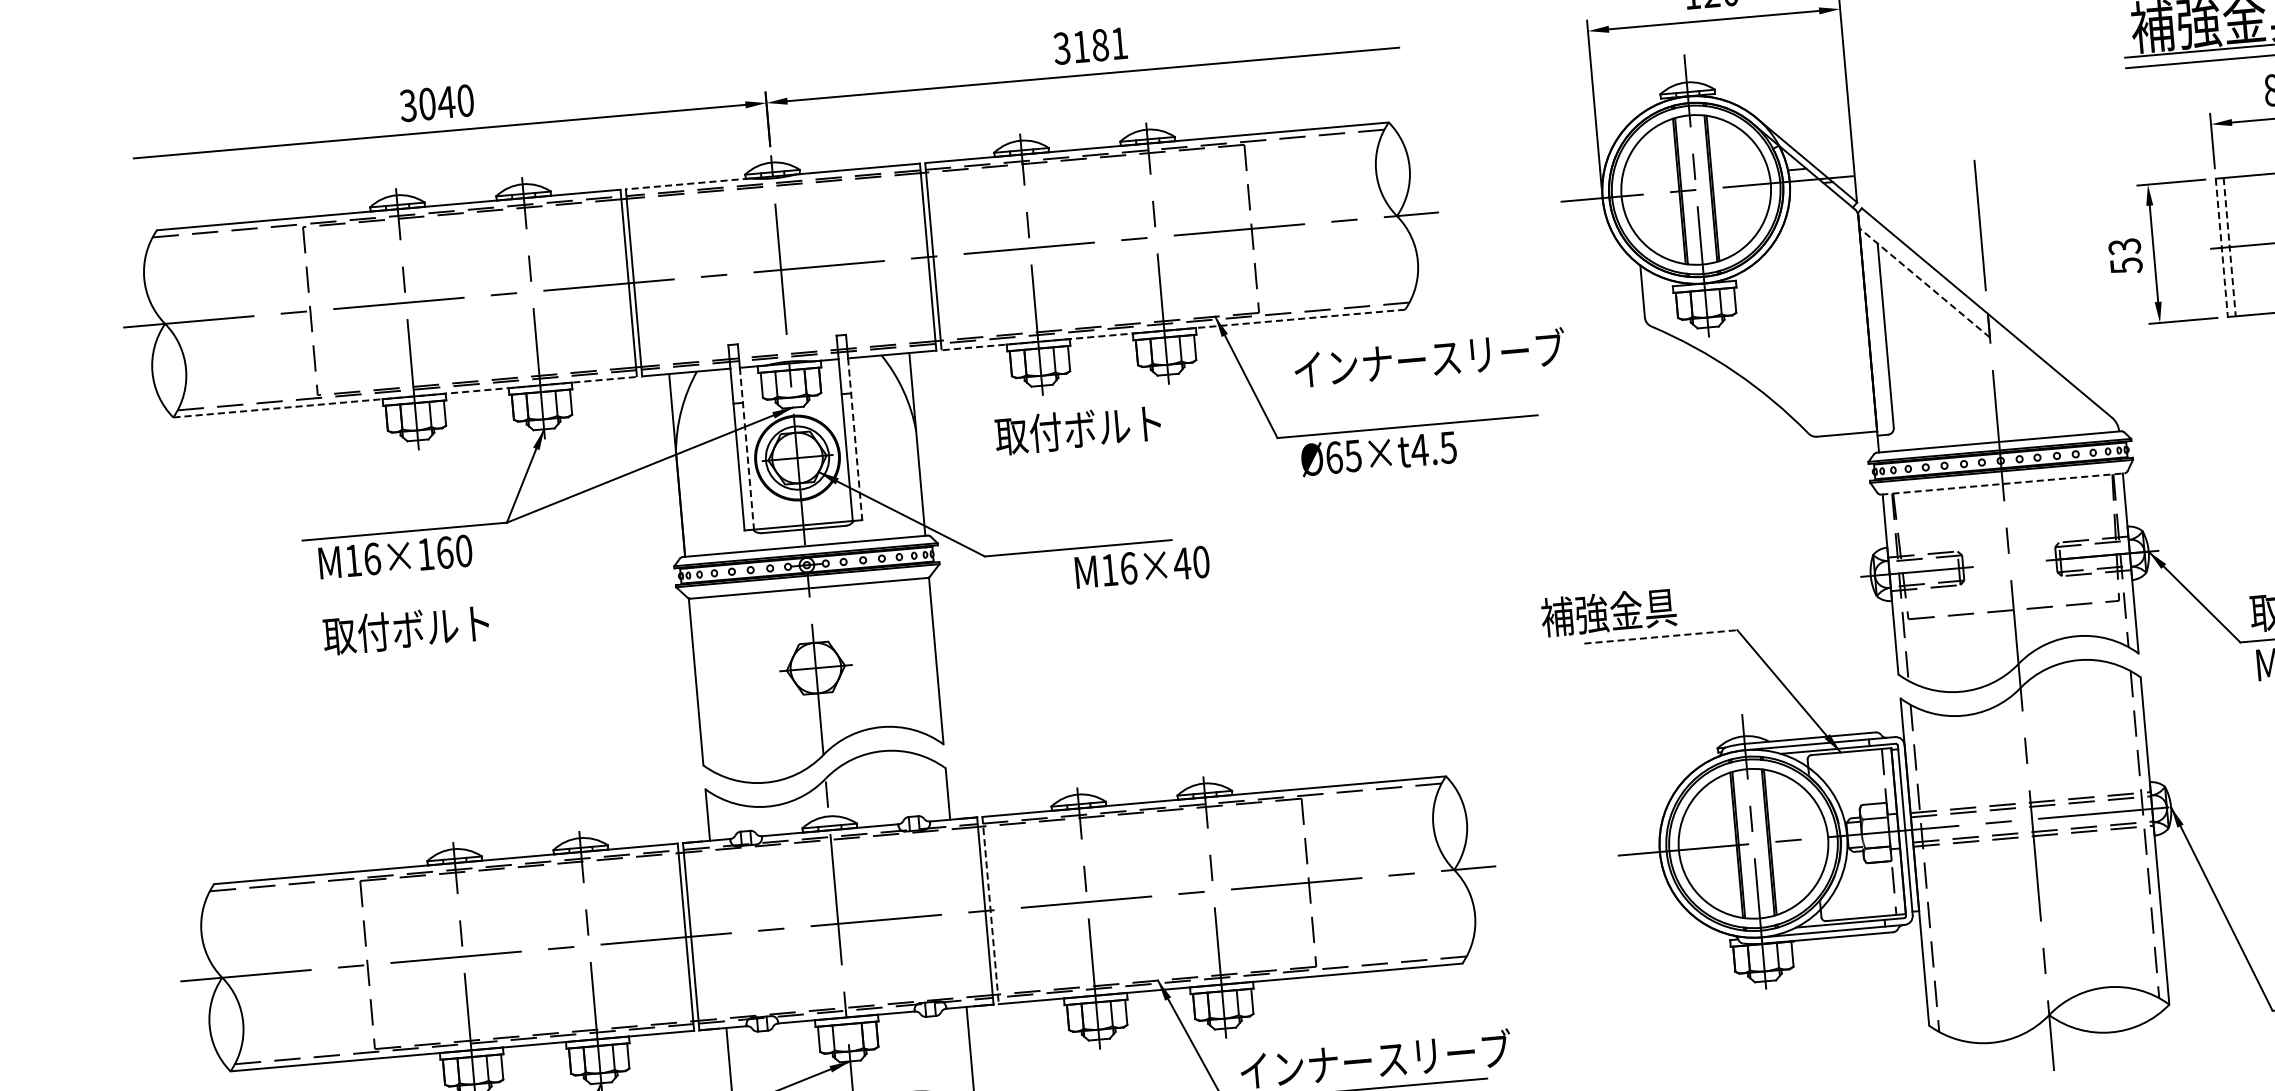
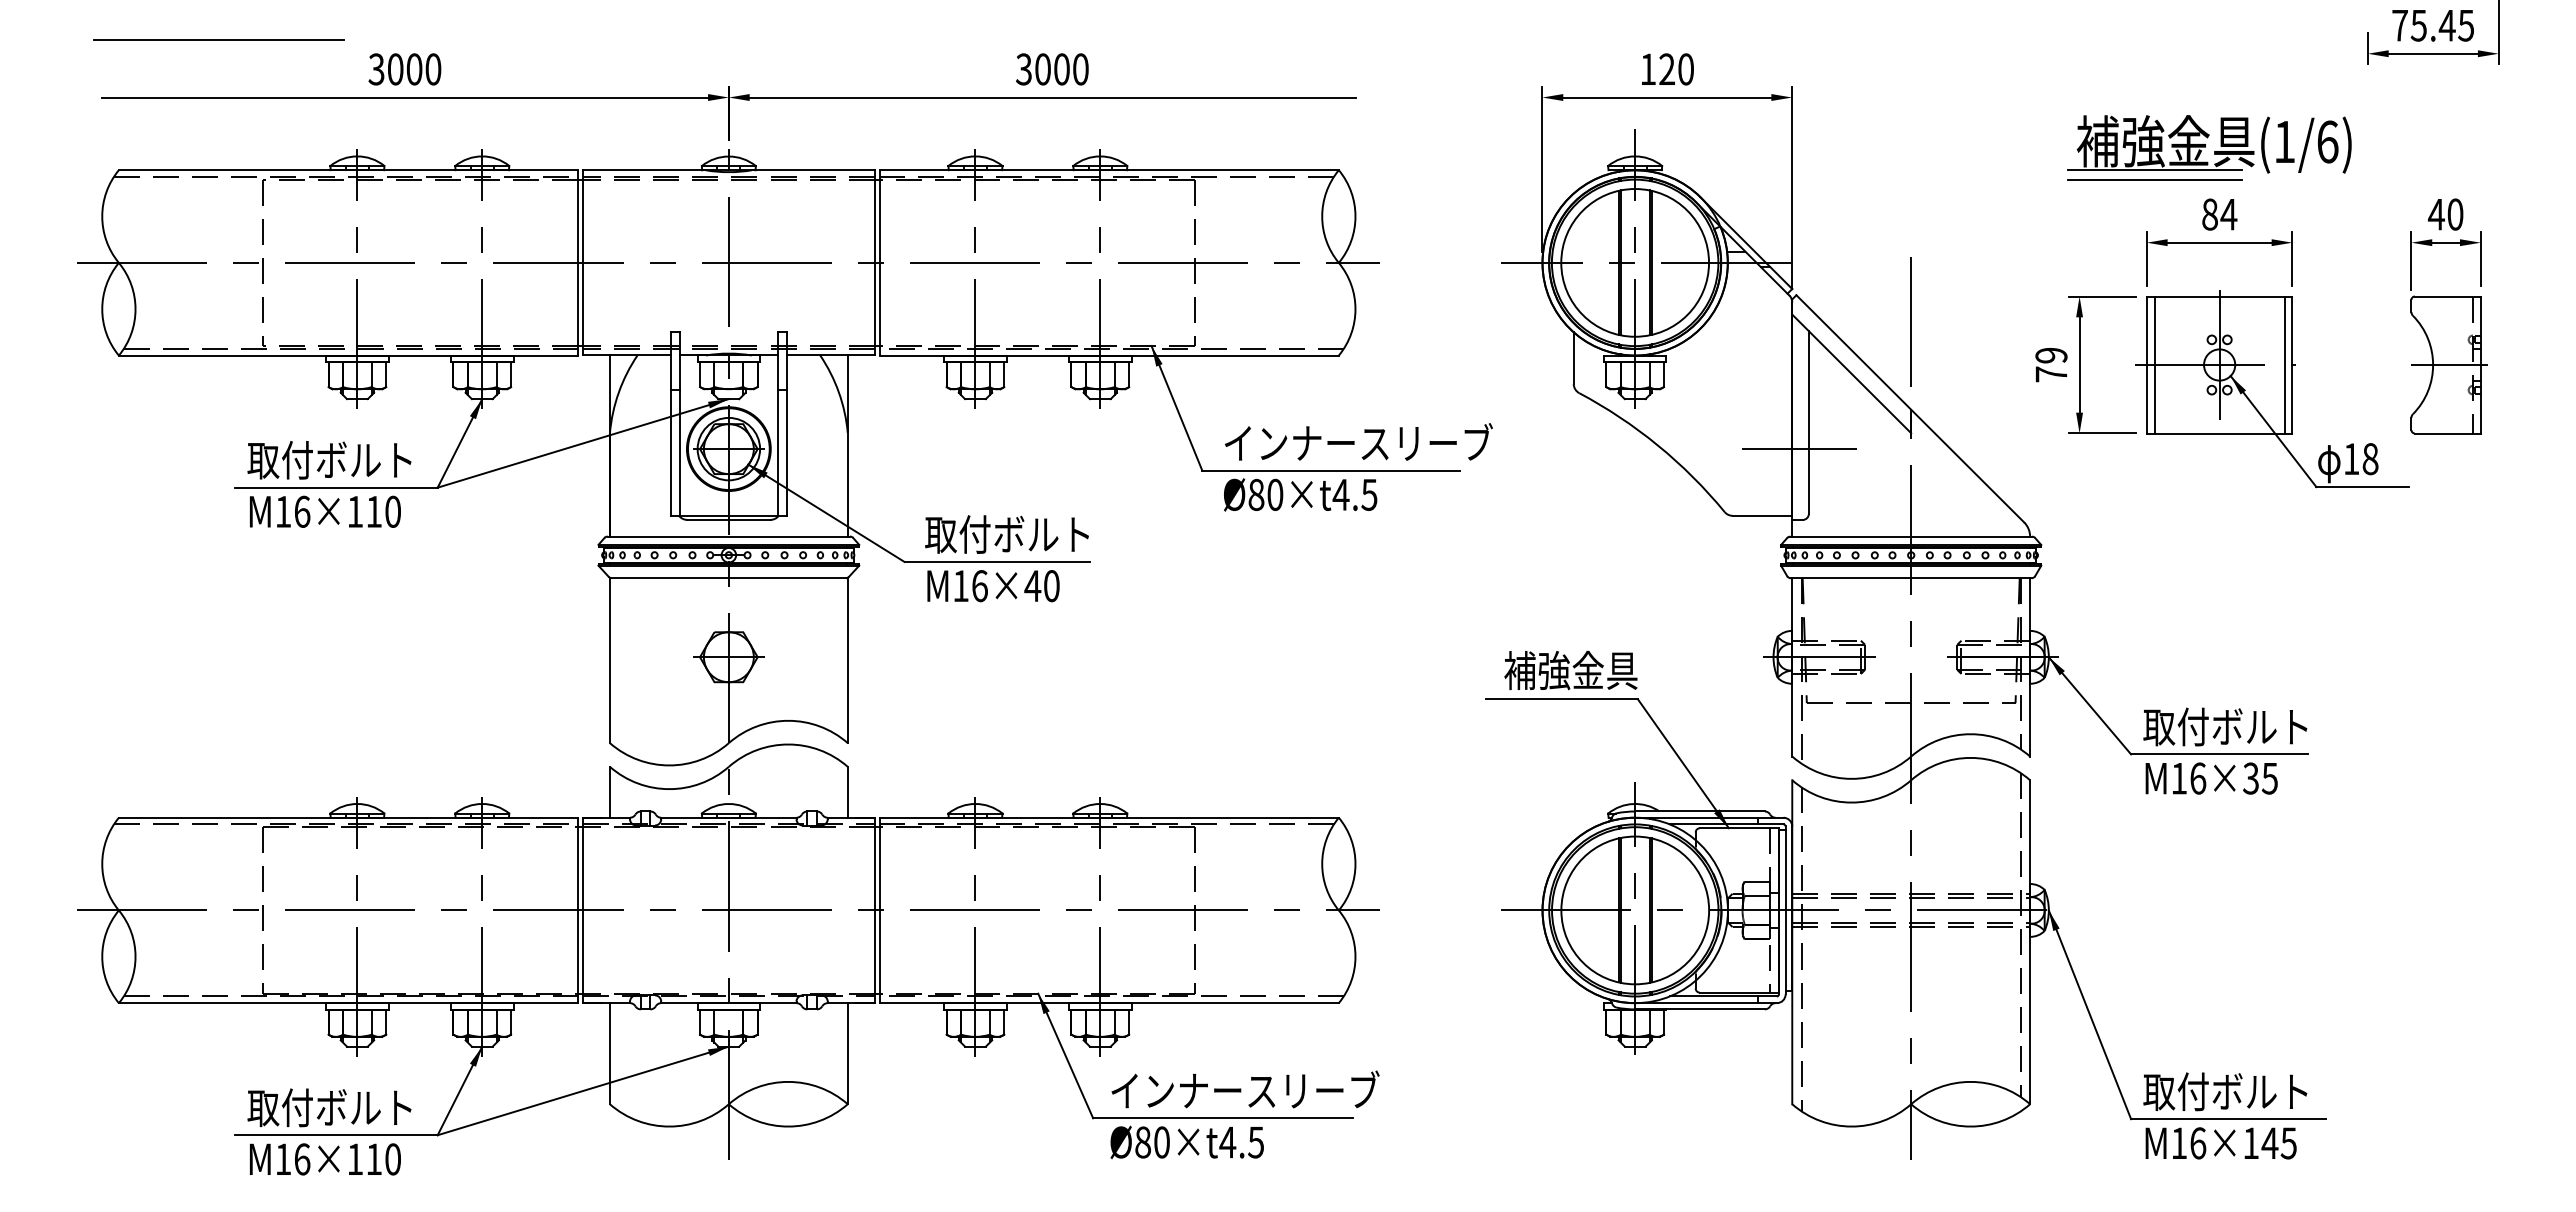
text: (1099, 45) -> (1061, 69), 3181 -> 3000
line: (246, 89) -> (218, 39), added
text: (445, 102) -> (413, 69), 3040 -> 3000
line: (687, 184) -> (644, 170), dashed -> solid
line: (2229, 247) -> (2154, 365), dashed -> solid
line: (2221, 248) -> (2146, 365), dashed -> solid
text: (2125, 256) -> (2051, 365), 53 -> 79
line: (1924, 282) -> (1851, 373), dashed -> solid
line: (1173, 329) -> (1109, 355), dashed -> solid
text: (1429, 357) -> (1358, 441), moved
line: (1878, 363) -> (1799, 449), added
line: (405, 397) -> (348, 355), dashed -> solid
text: (1077, 429) -> (1006, 534), moved
line: (855, 440) -> (787, 436), dashed -> solid
line: (746, 449) -> (679, 436), dashed -> solid
text: (1343, 456) -> (1265, 494), Ø65×t4.5 -> Ø80×t4.5
line: (2003, 484) -> (1911, 578), dashed -> solid
text: (445, 552) -> (374, 511), M16×160 -> M16×110
text: (1142, 567) -> (993, 586), moved
text: (1608, 612) -> (1570, 670), moved
text: (406, 630) -> (329, 460), moved
line: (1661, 637) -> (1562, 699), dashed -> solid
line: (990, 910) -> (879, 910), dashed -> solid

